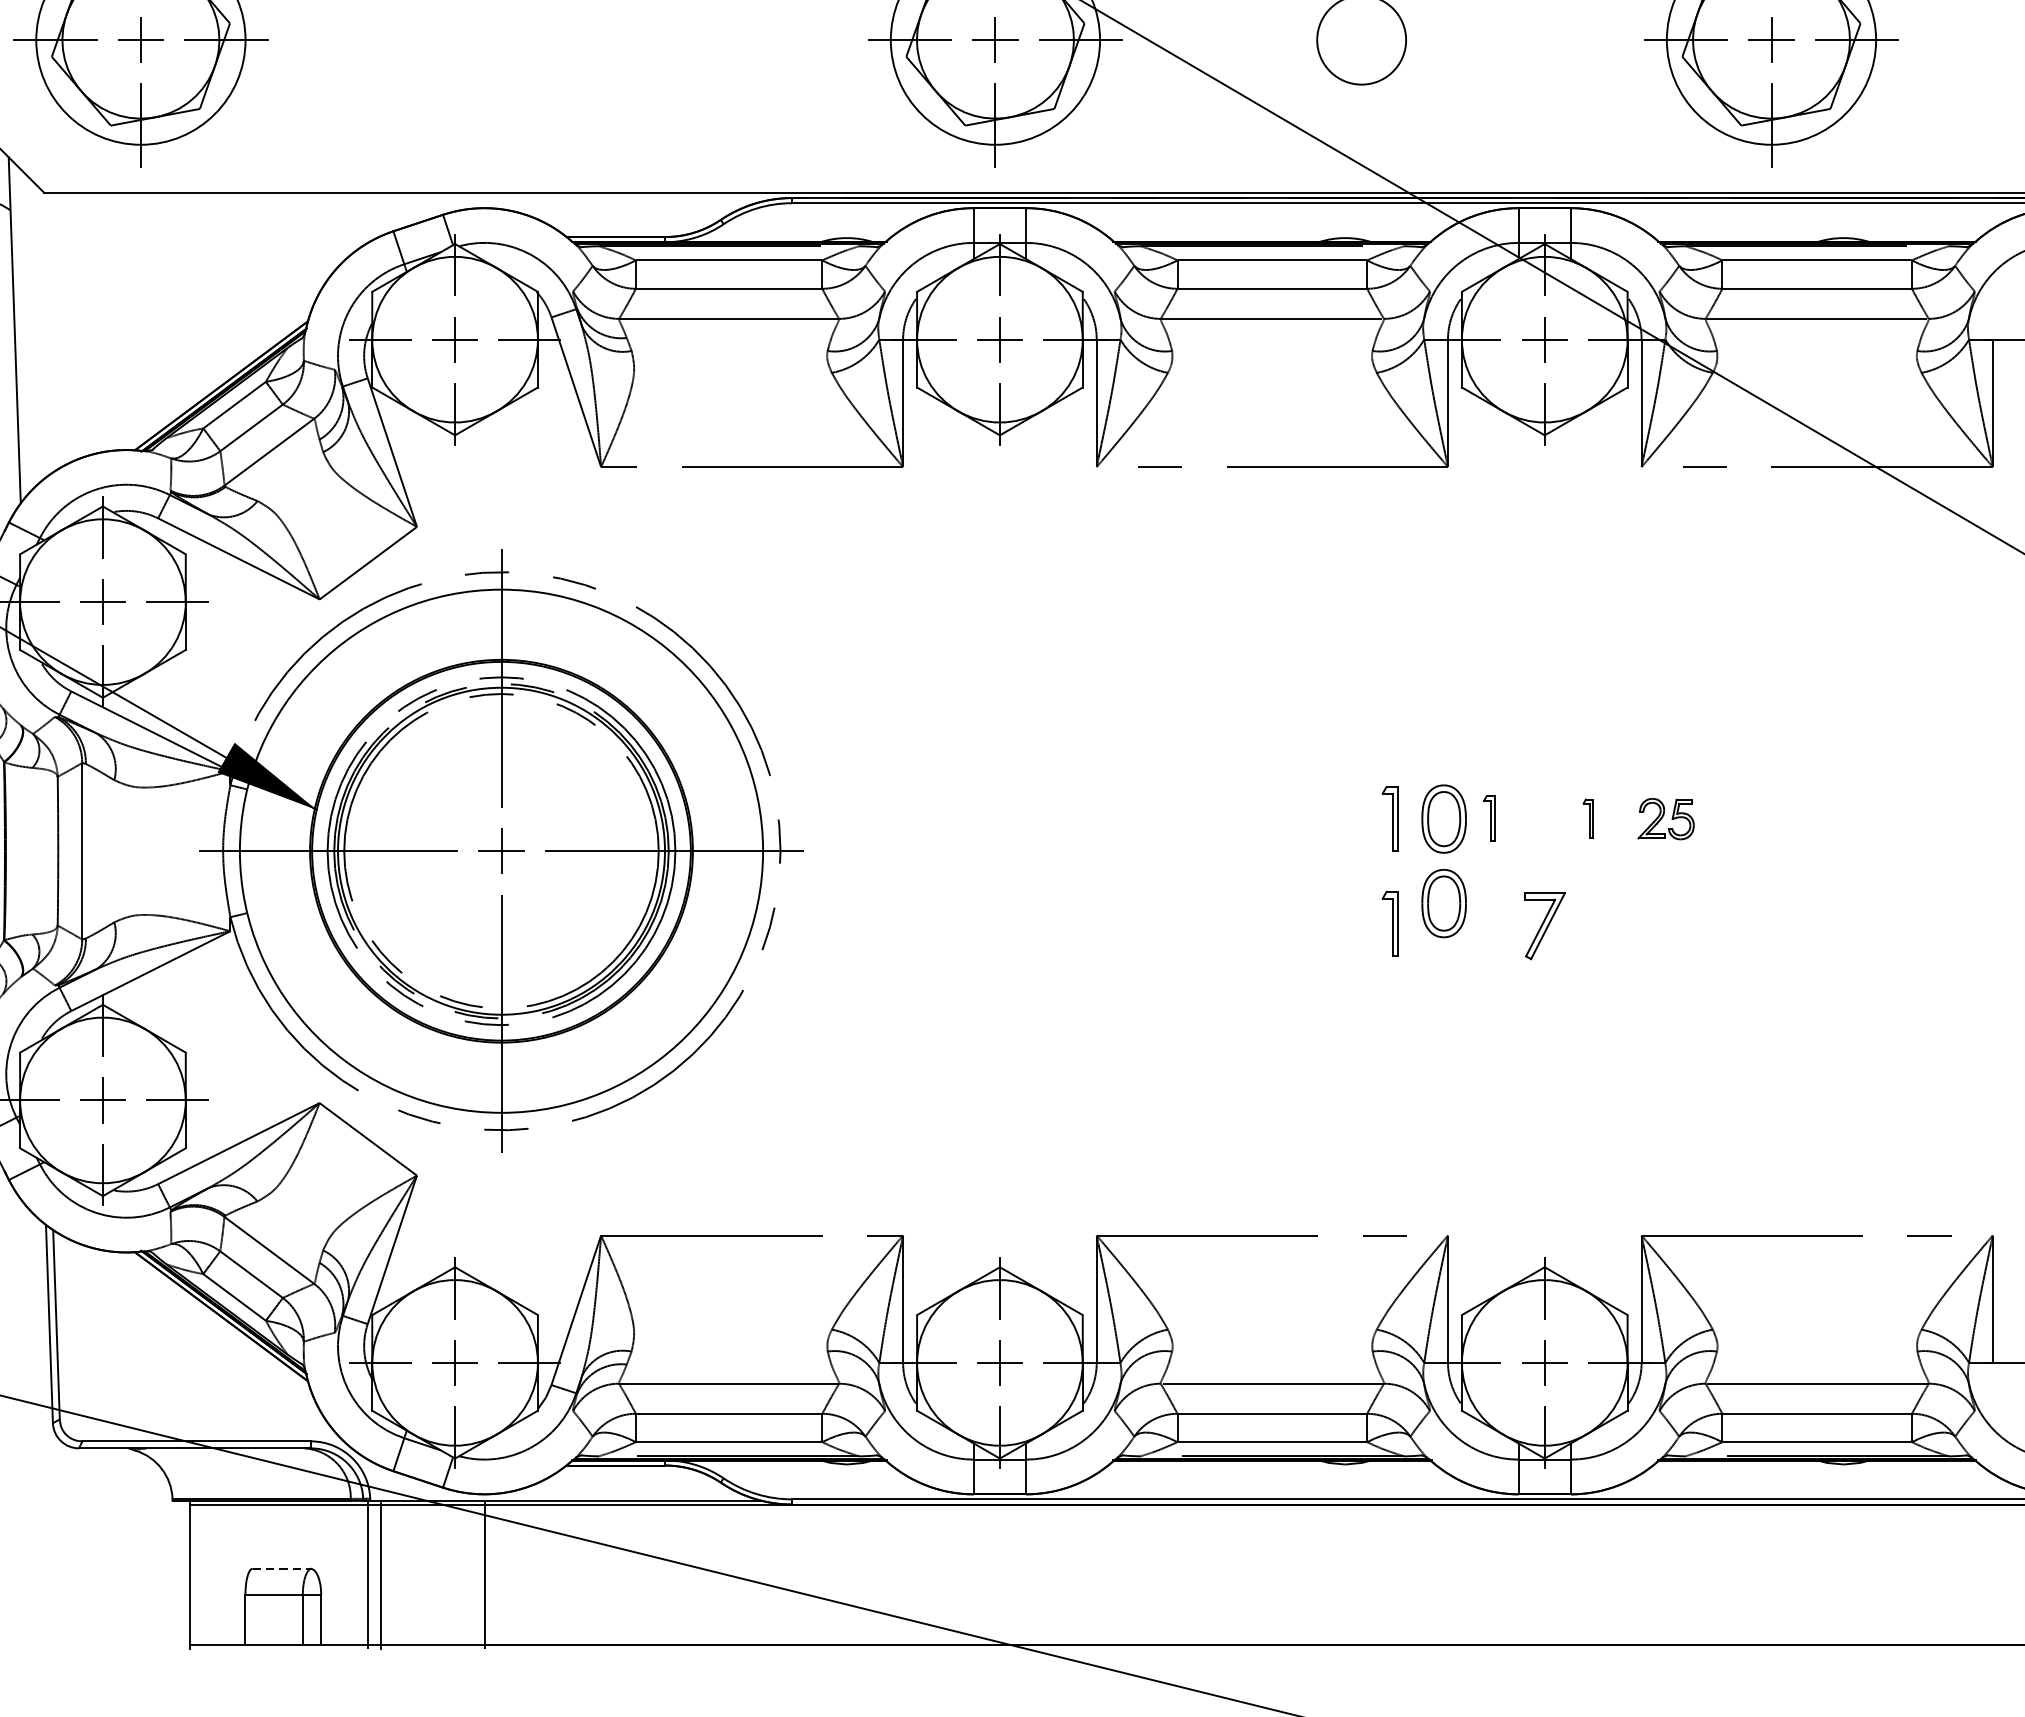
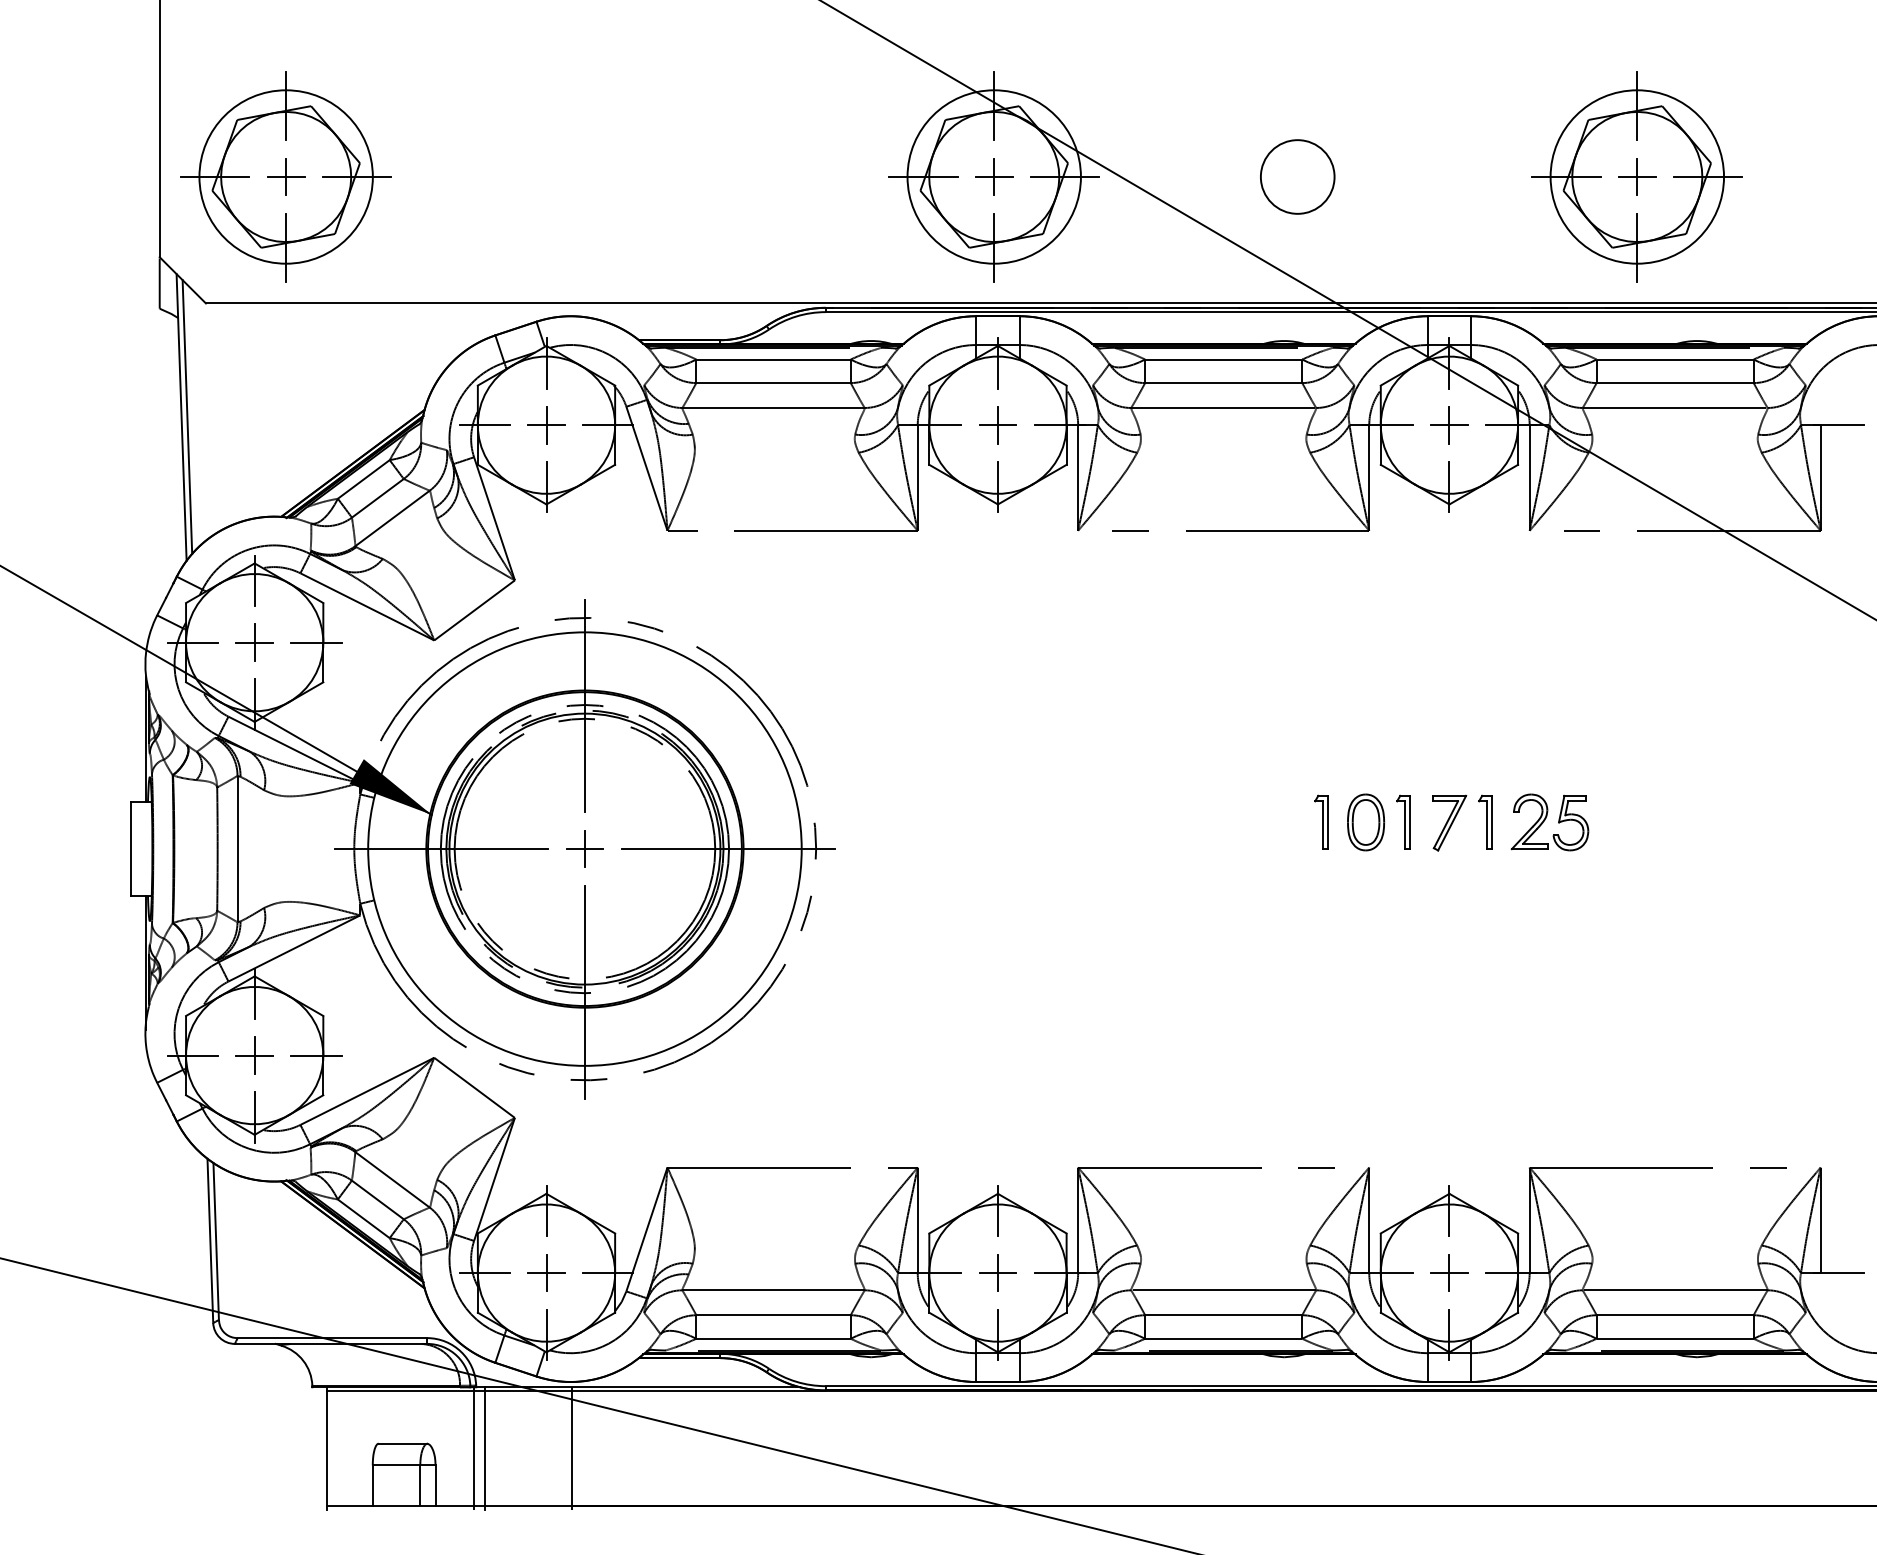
line: (21, 329) -> (187, 416), added
part: (1489, 817) -> (1403, 821), size x1.43
part: (1588, 817) -> (1485, 821), size x1.67
part: (1665, 819) -> (1549, 822), size x1.67
part: (1444, 903) -> (1366, 892), removed
part: (1390, 922) -> (1321, 908), removed
part: (1544, 925) -> (1449, 822), moved
line: (281, 1568) -> (402, 1443), dashed -> solid

